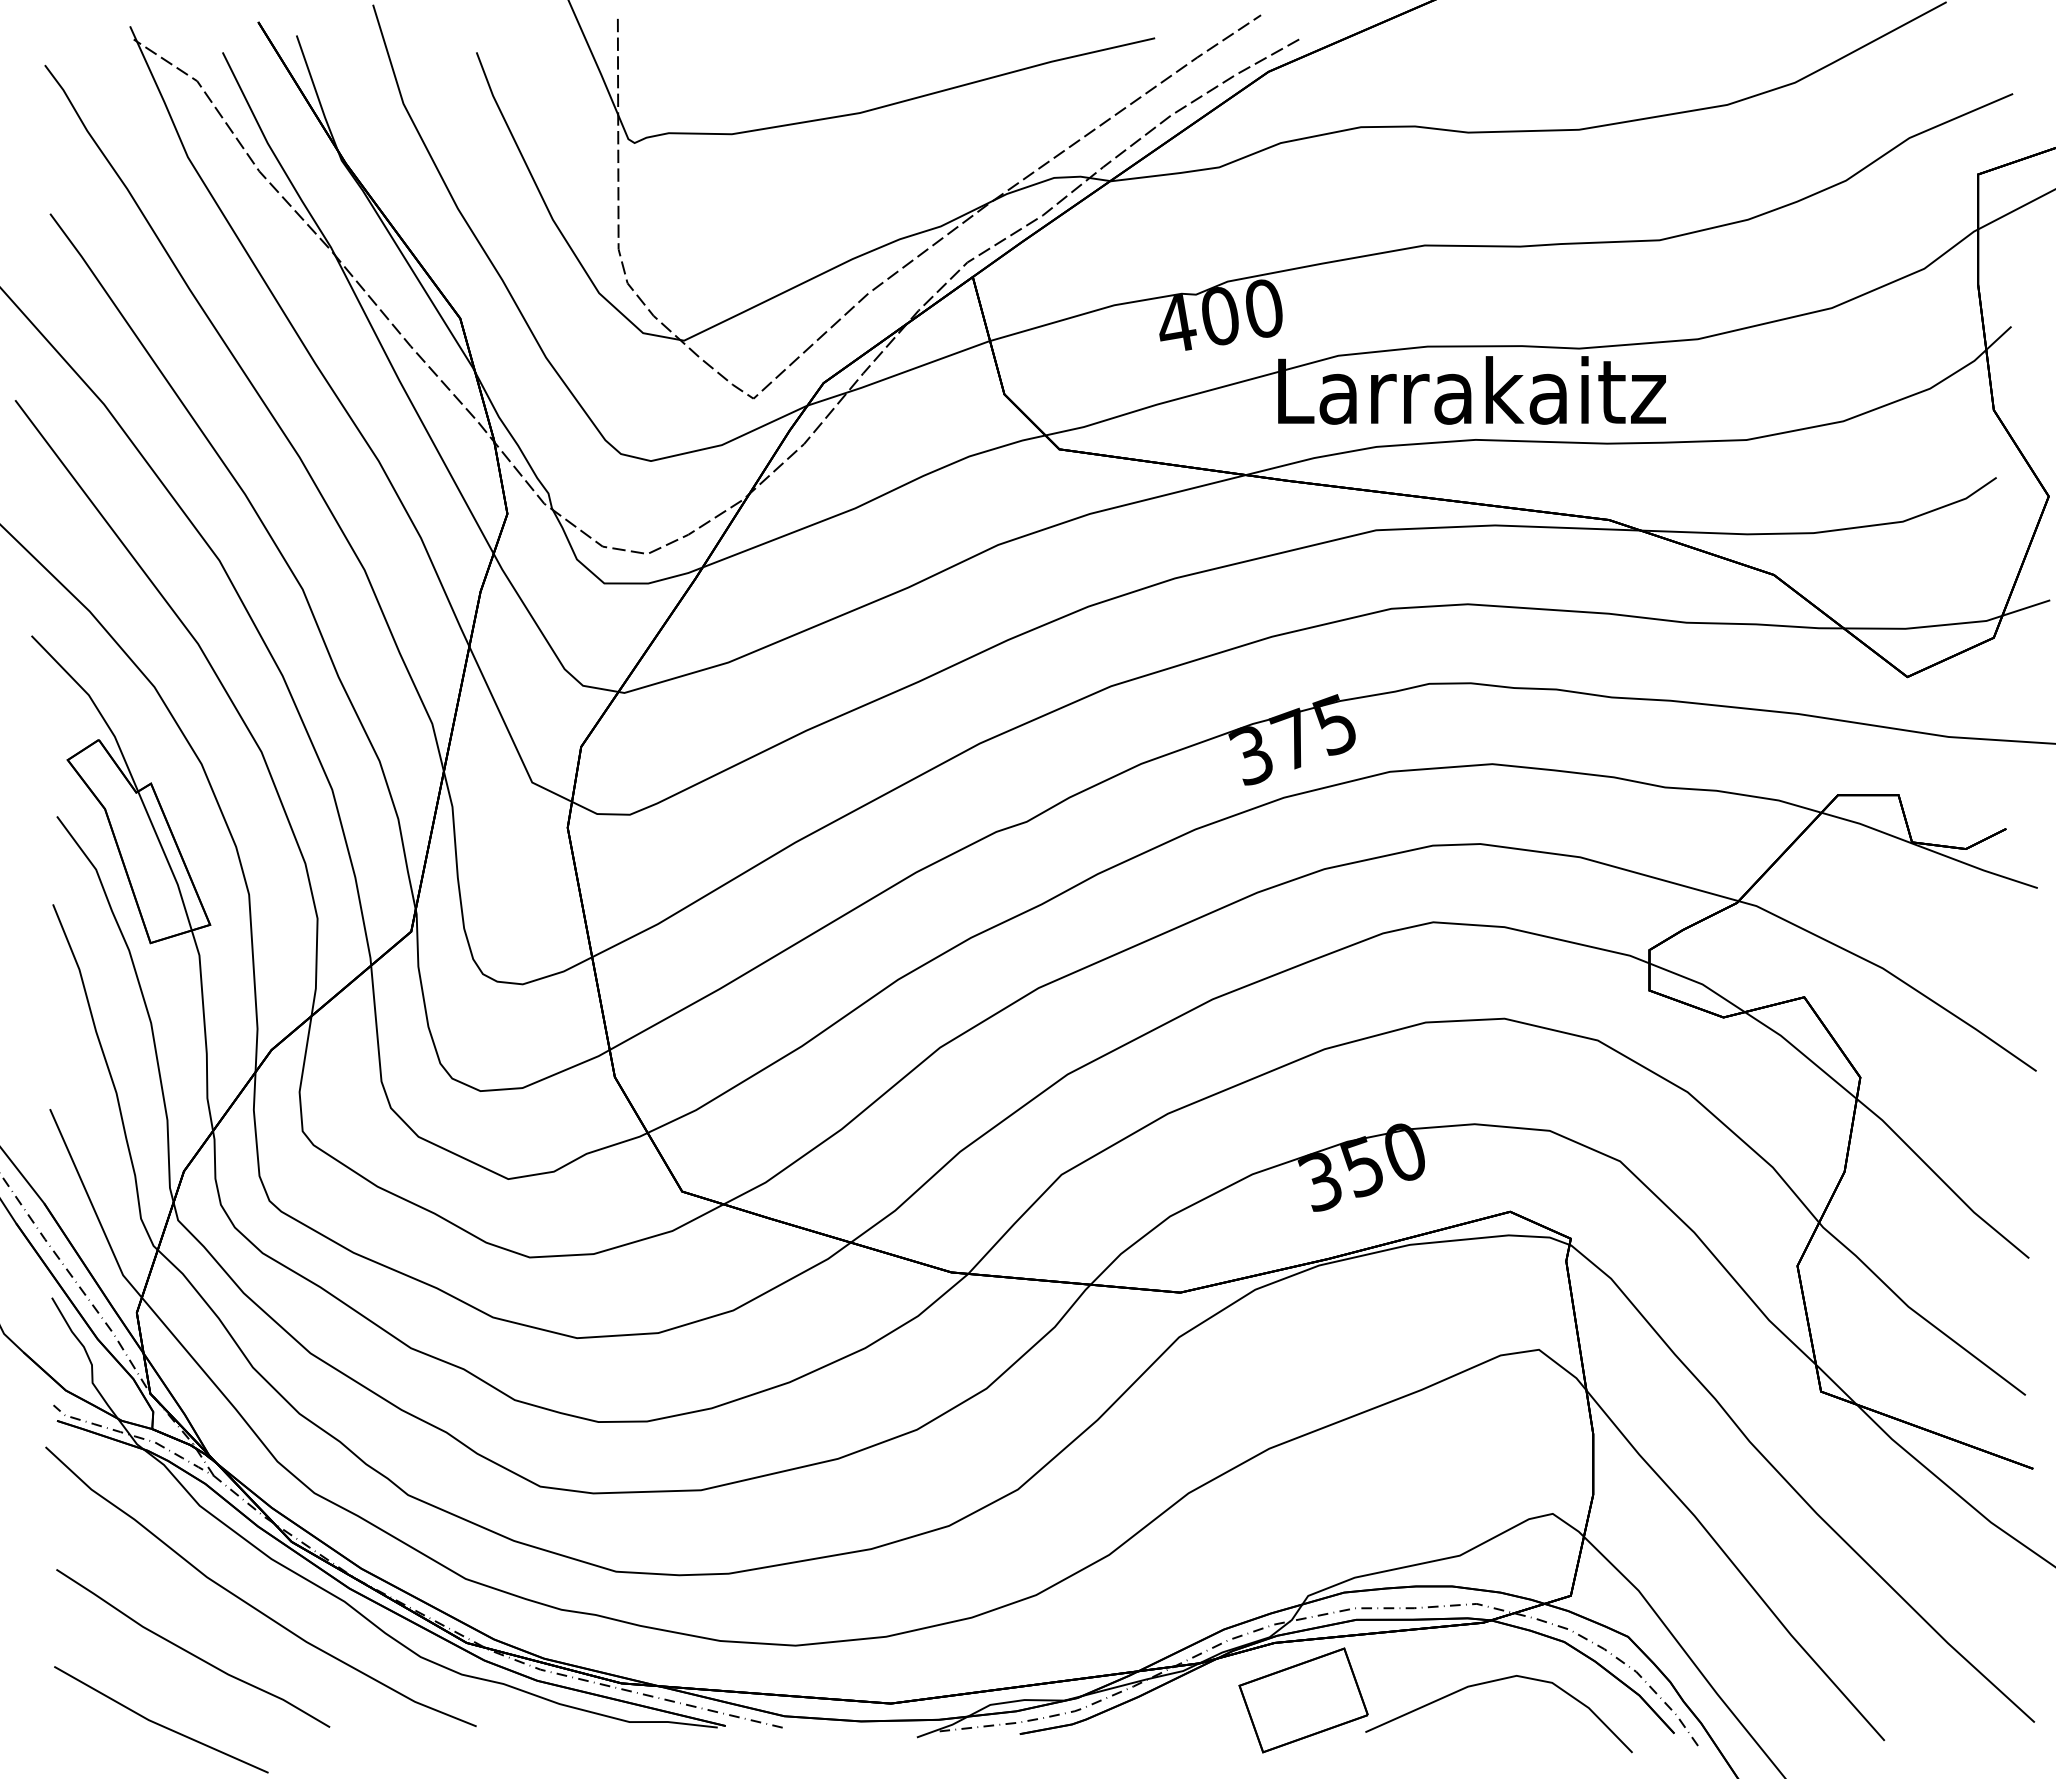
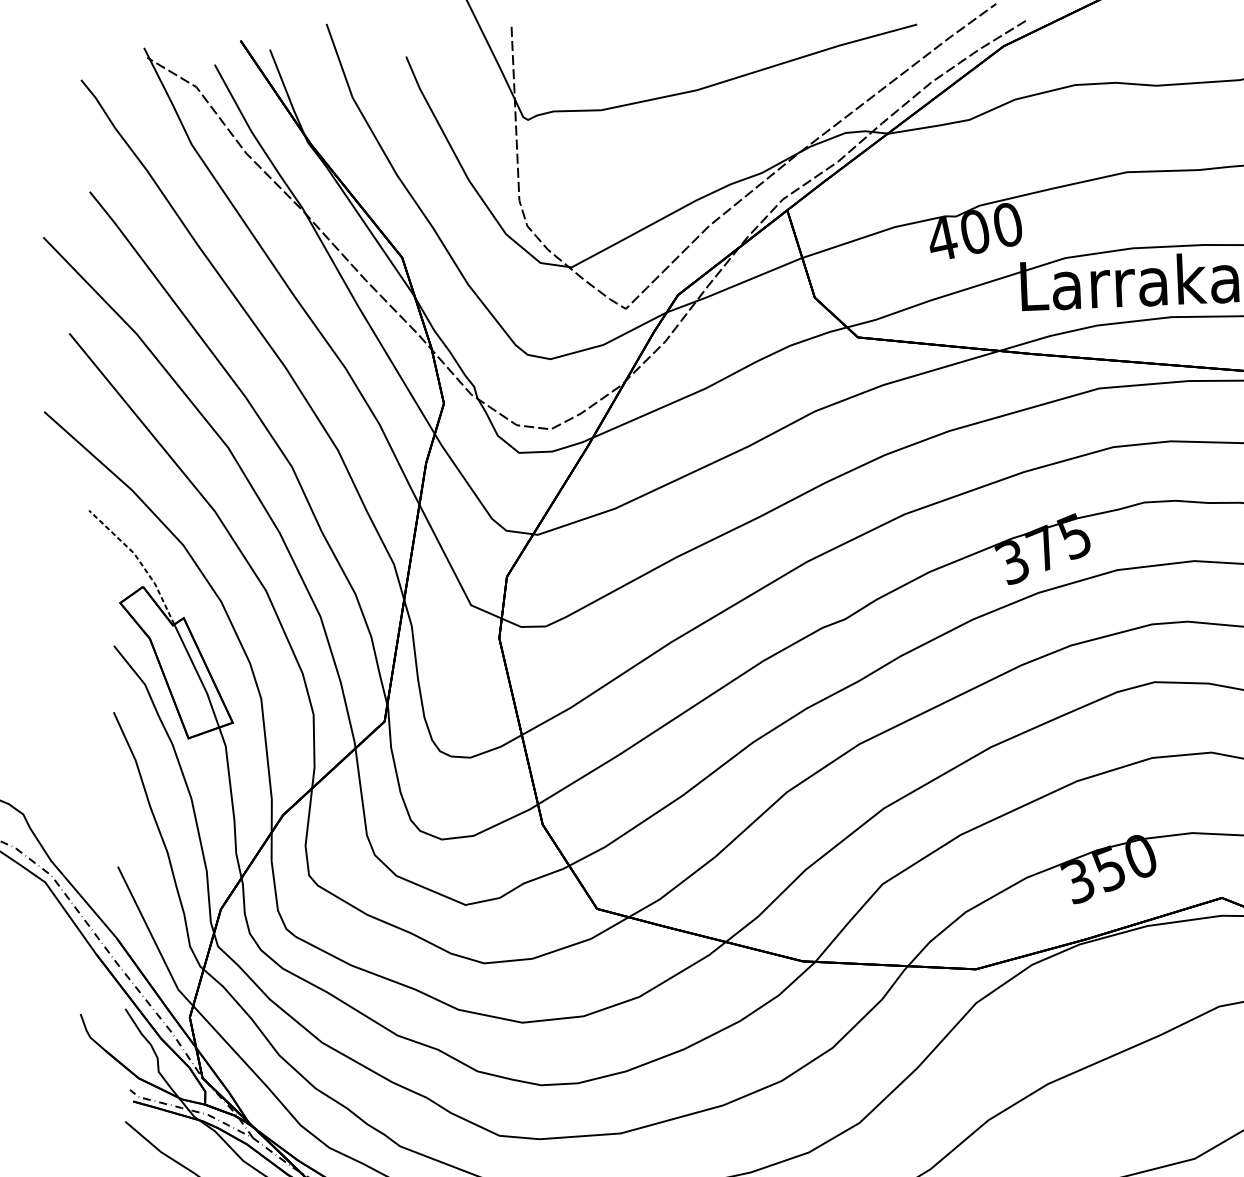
line: (95, 705) -> (139, 561), solid -> dashed

